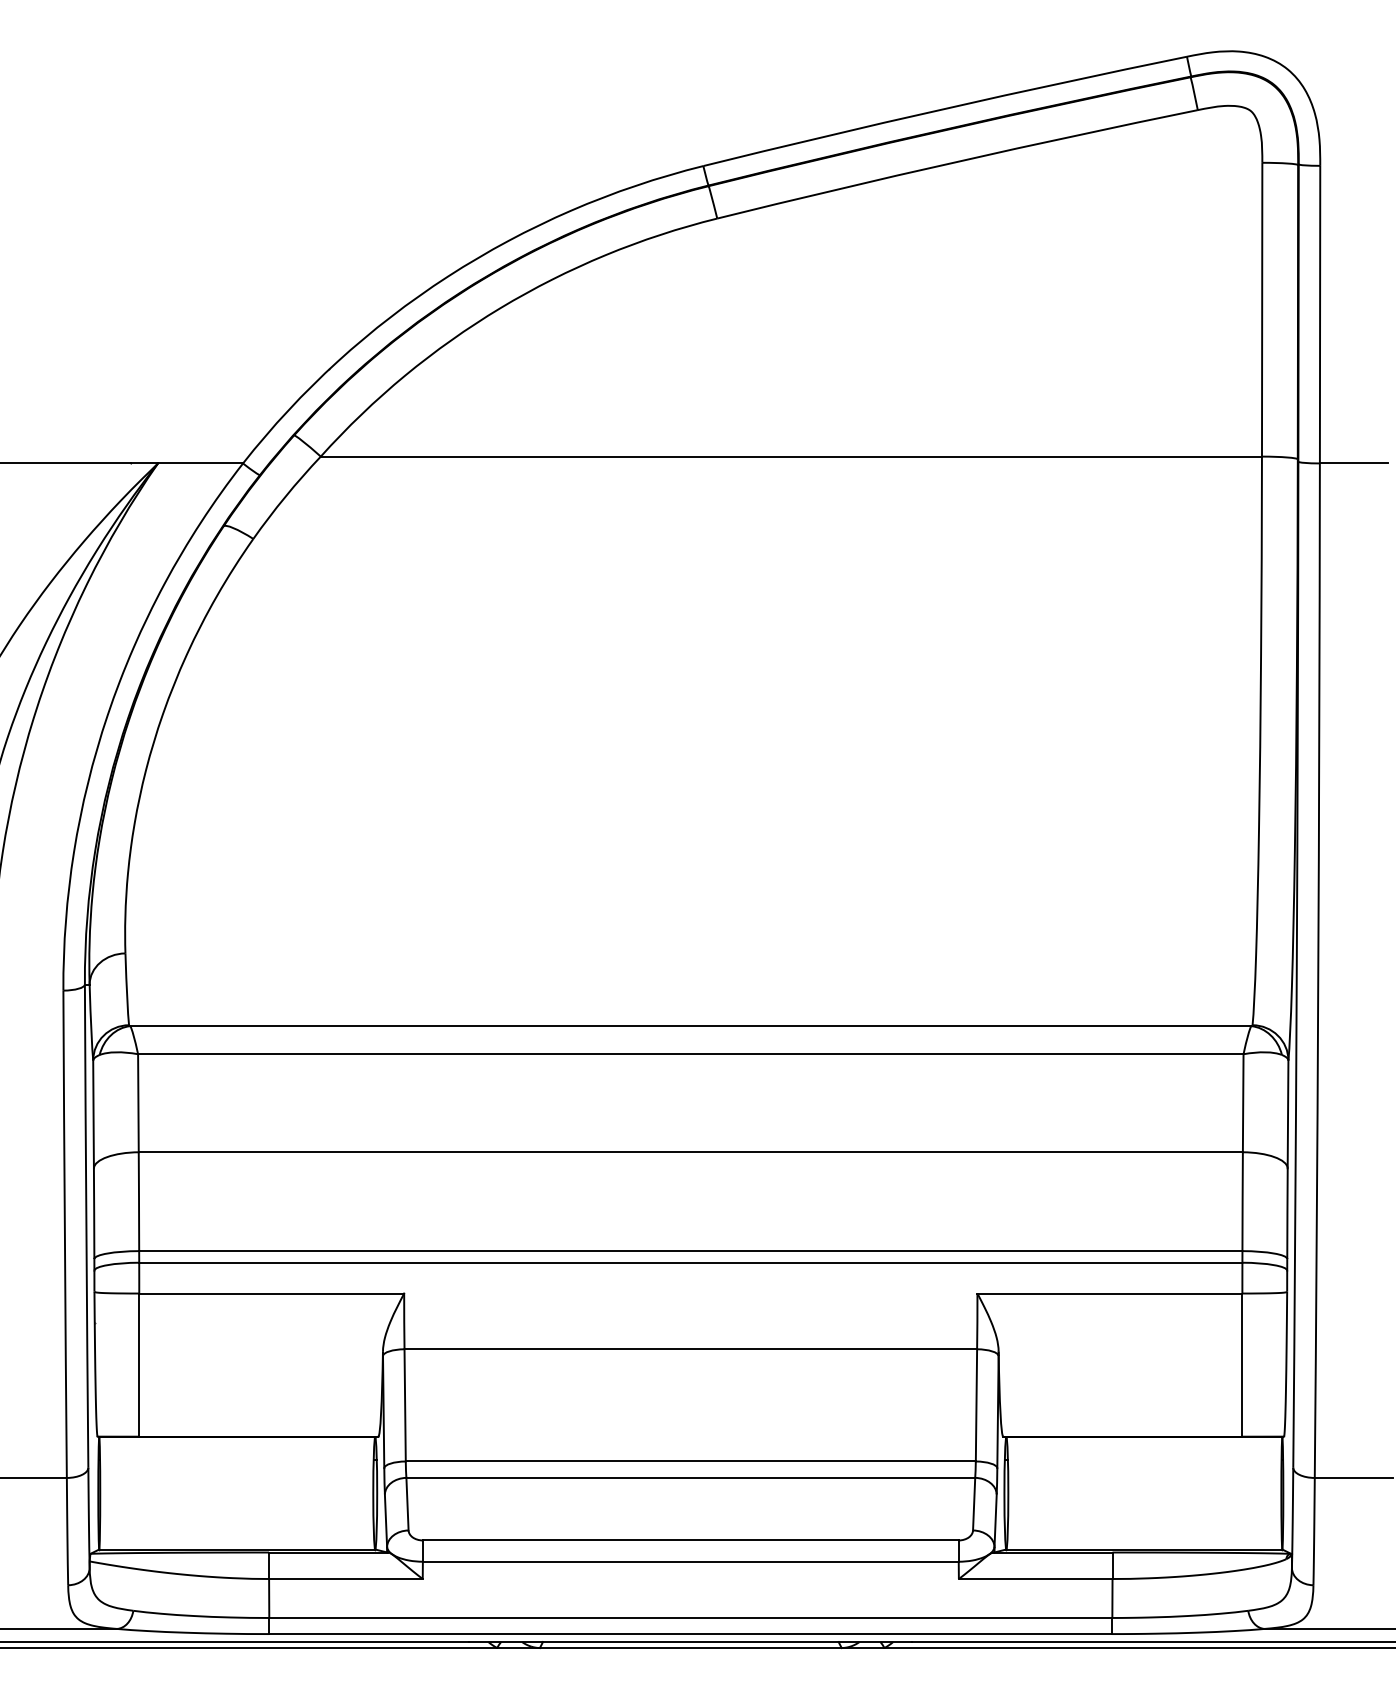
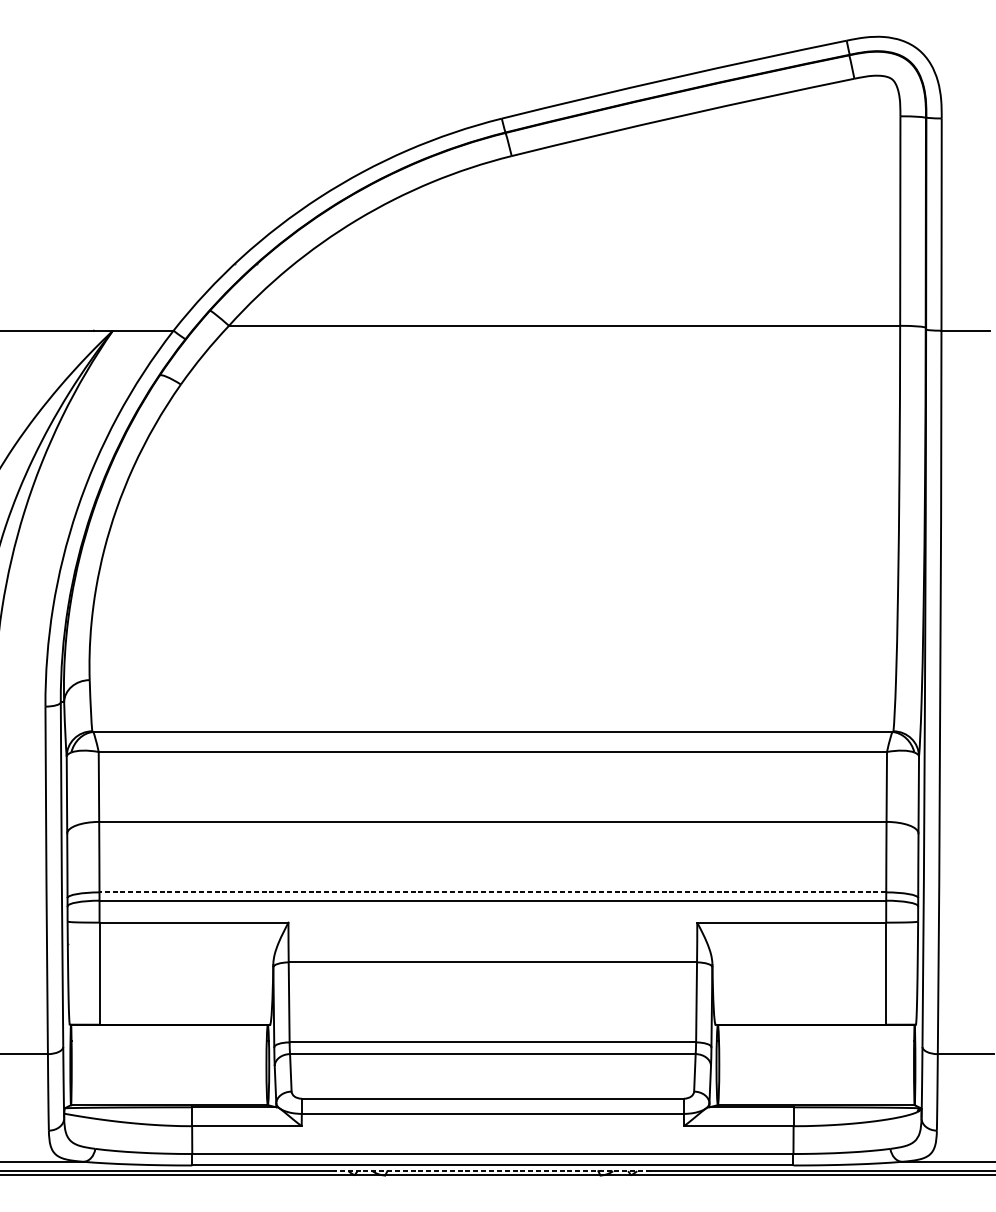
line: (690, 1251) -> (492, 892), solid -> dashed
line: (690, 1642) -> (492, 1171), solid -> dashed

